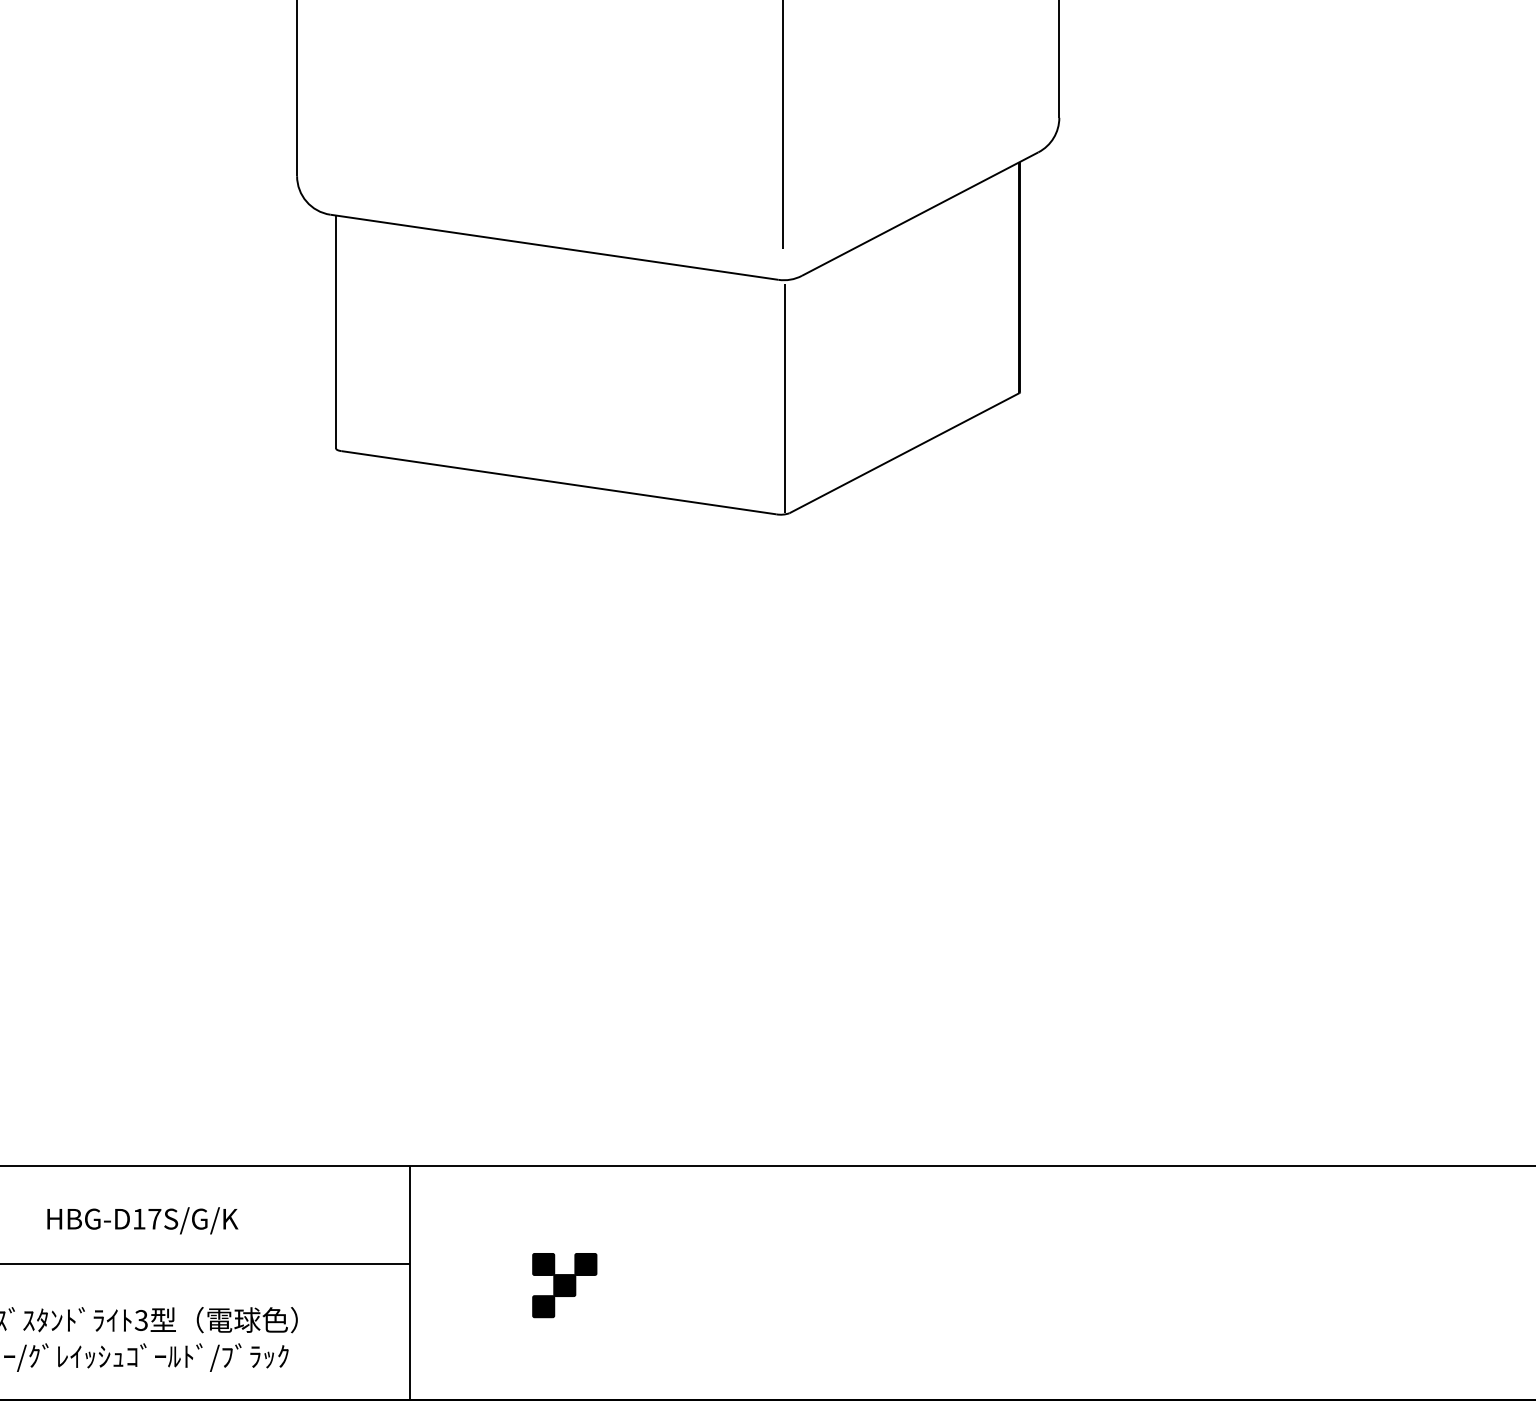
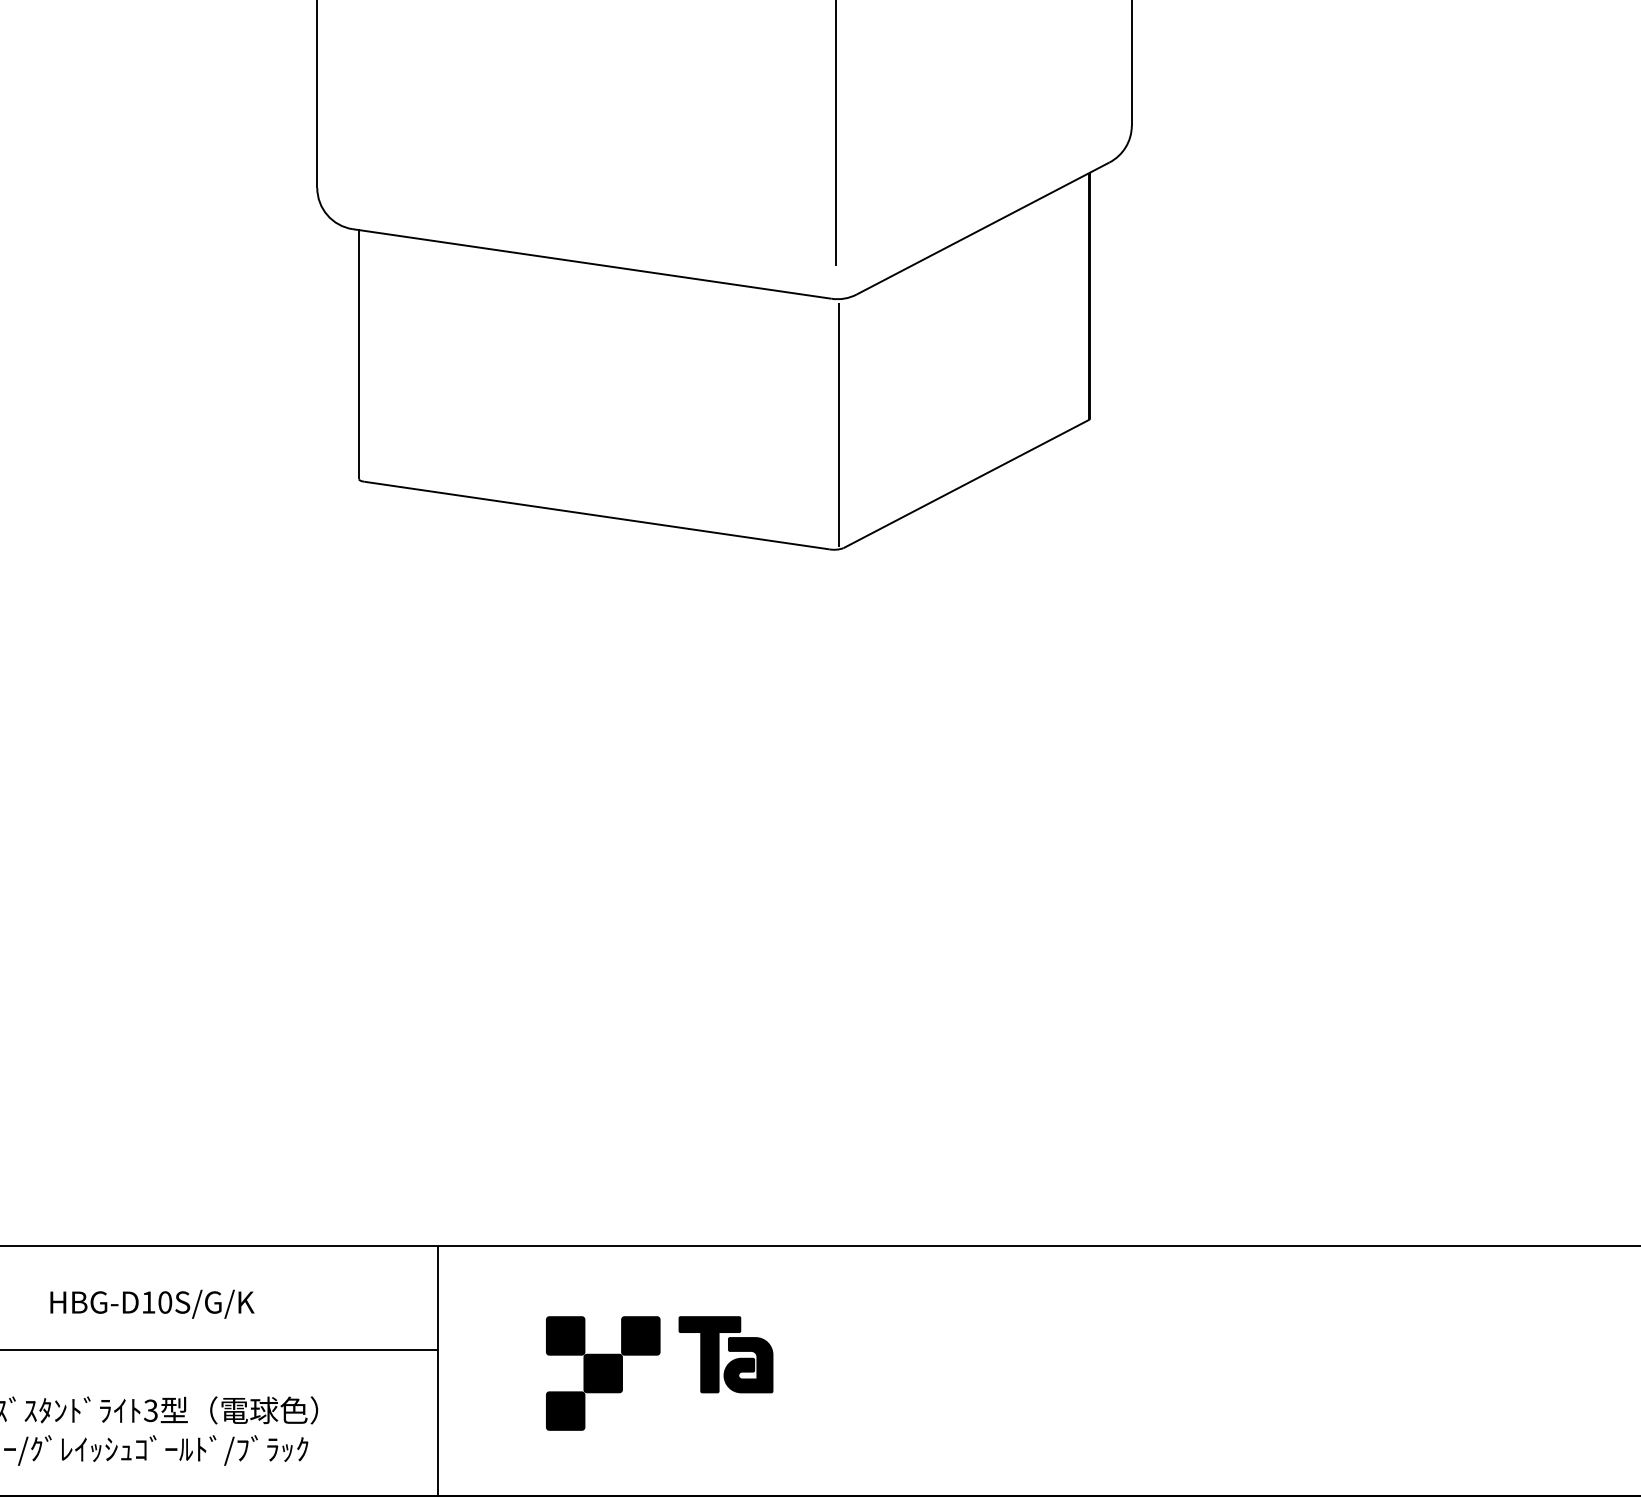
text: (155, 1219) -> (165, 1302), HBG-D17S/G/K -> HBG-D10S/G/K
part: (679, 1267) -> (725, 1354), added
part: (564, 1285) -> (603, 1373), size x1.67

